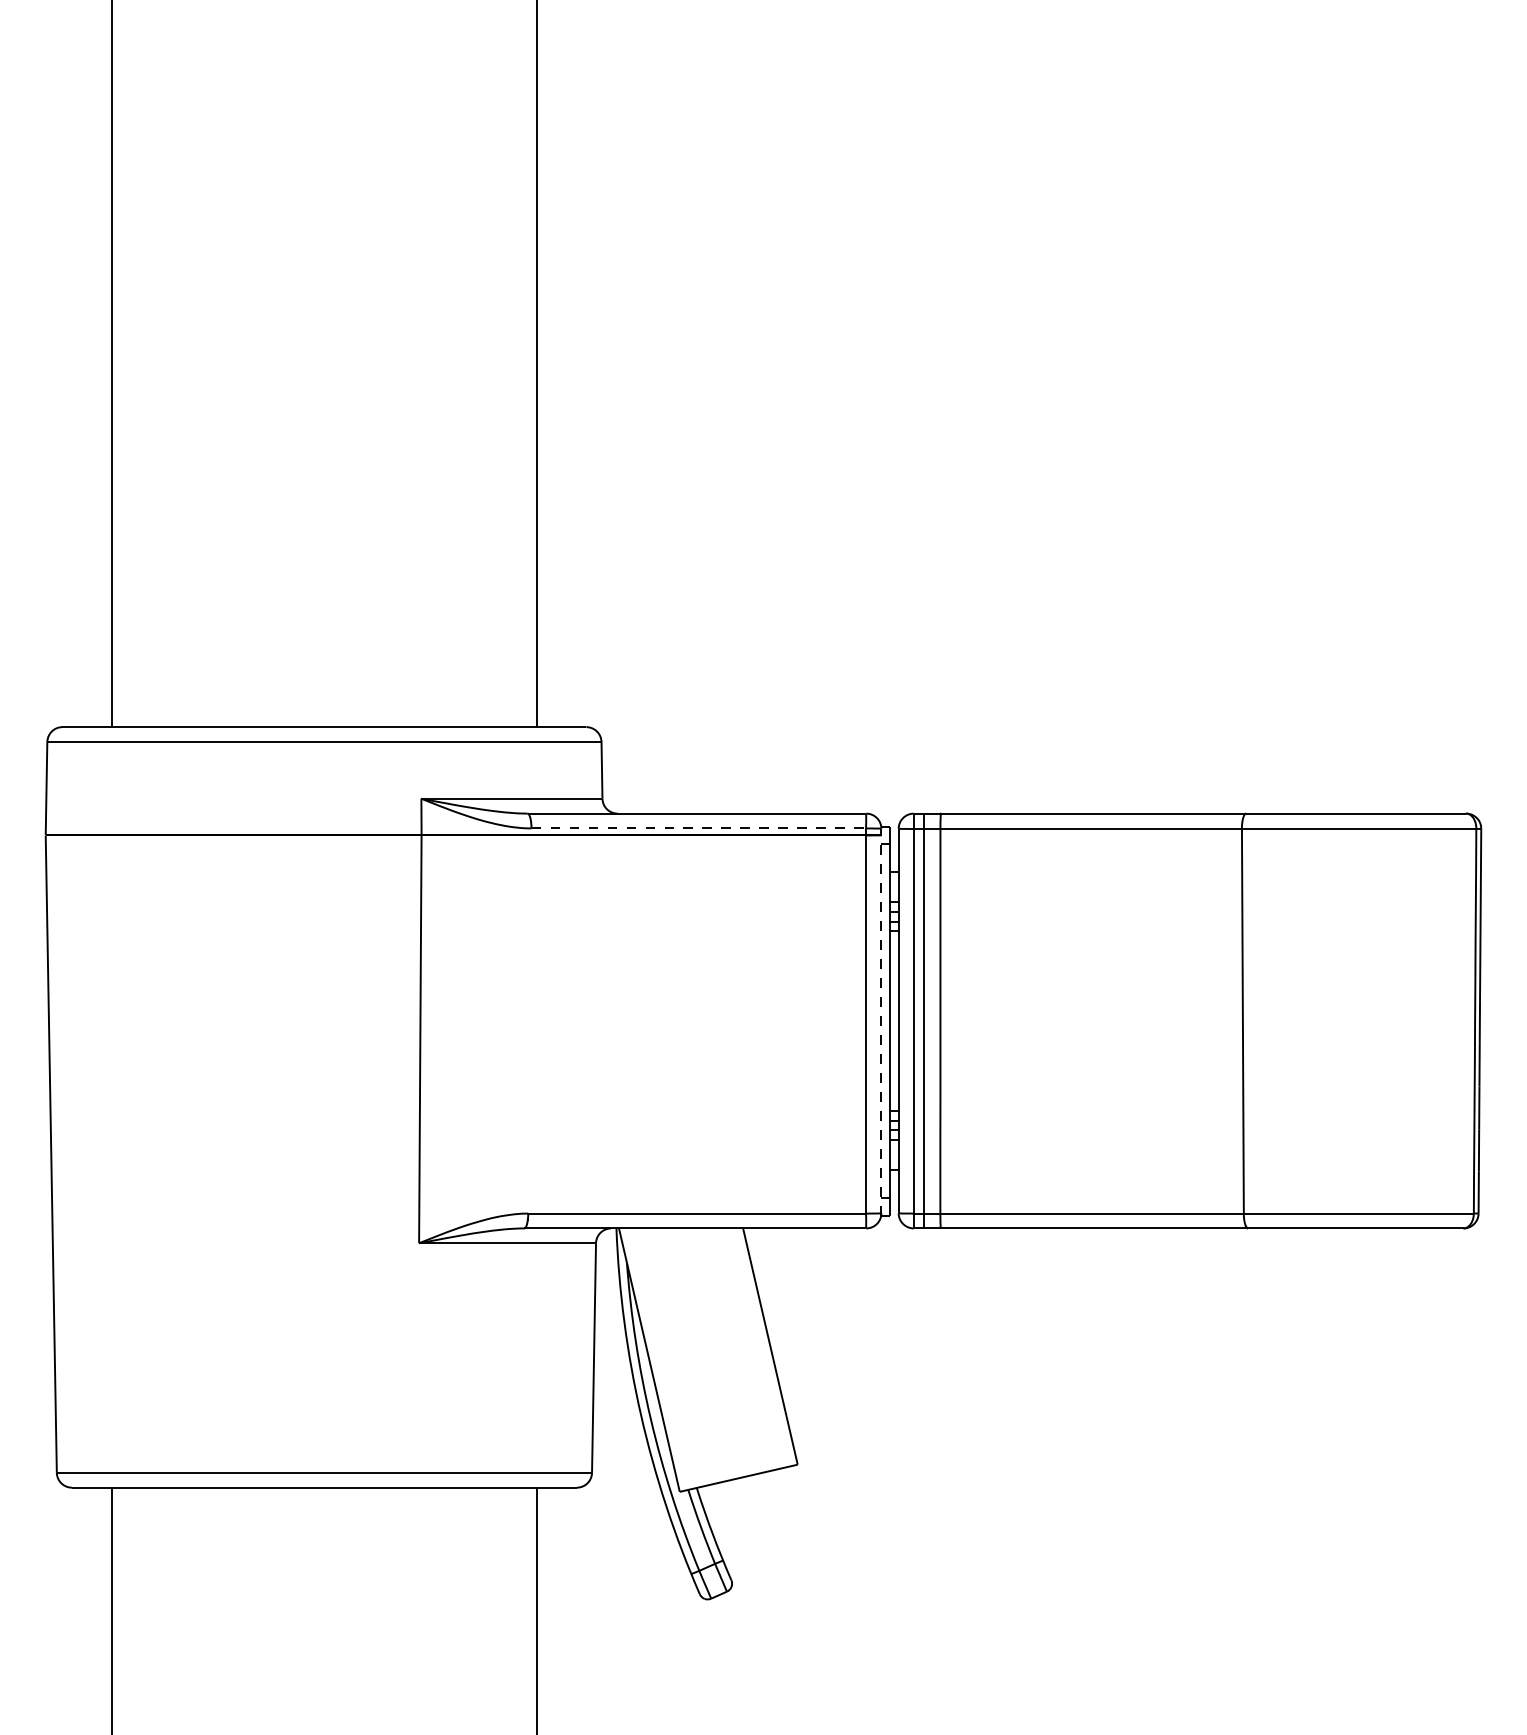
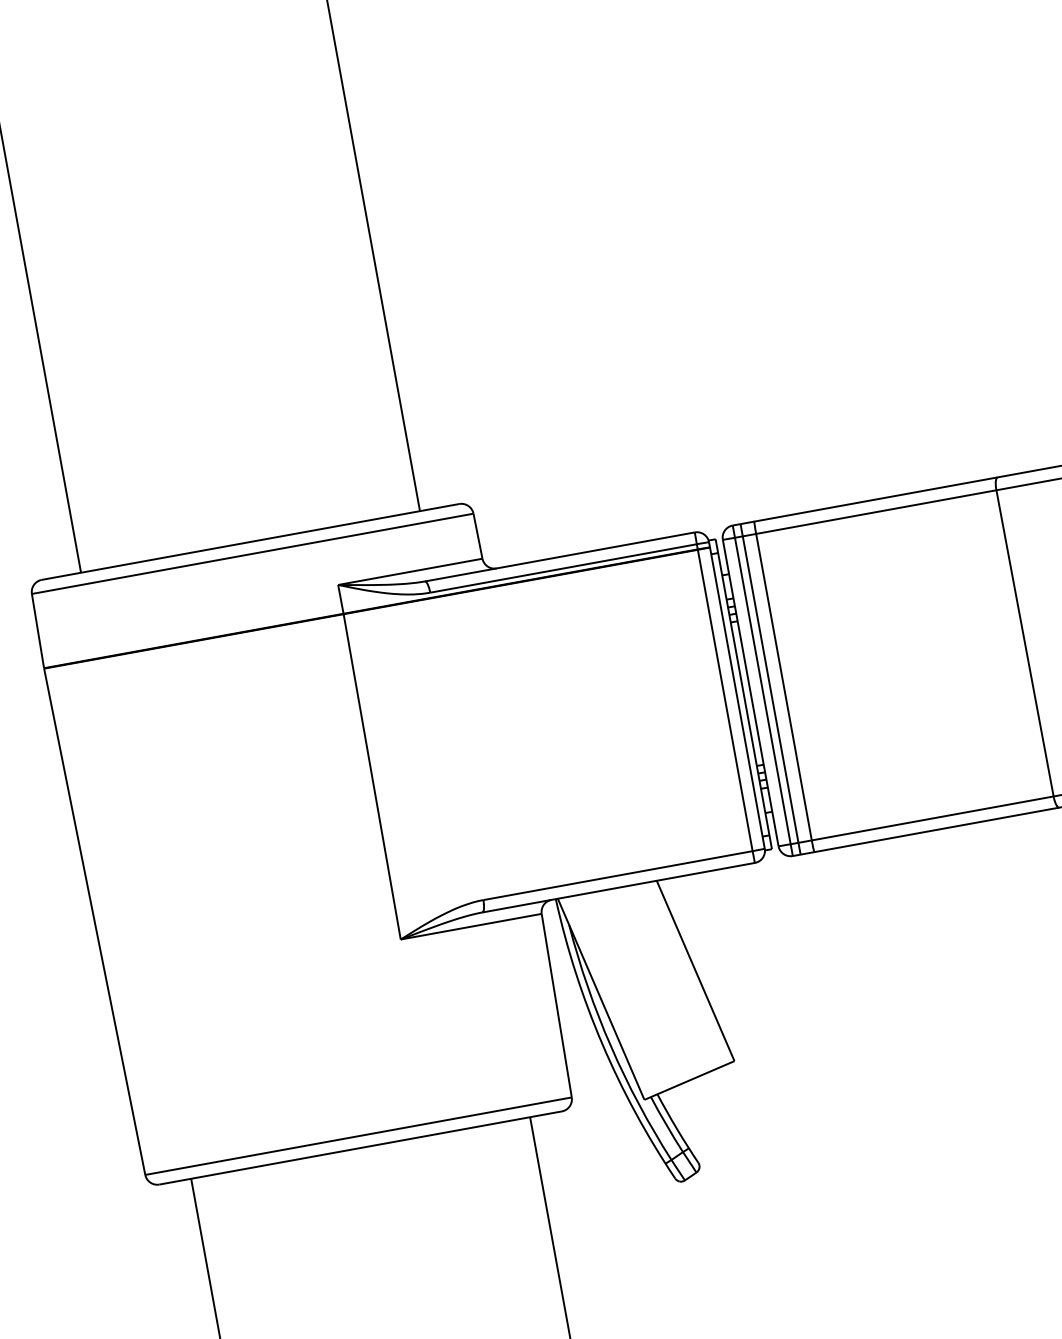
line: (699, 828) -> (564, 568), dashed -> solid
line: (881, 1021) -> (737, 695), dashed -> solid

